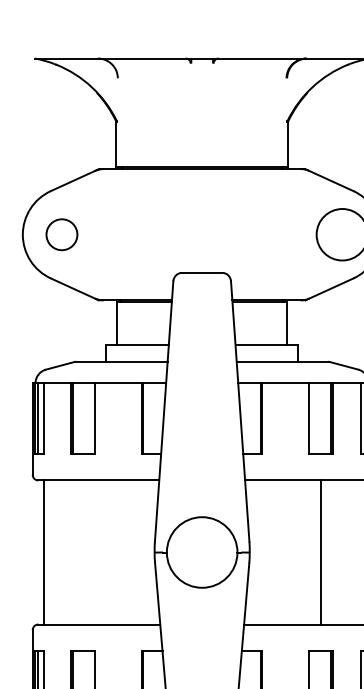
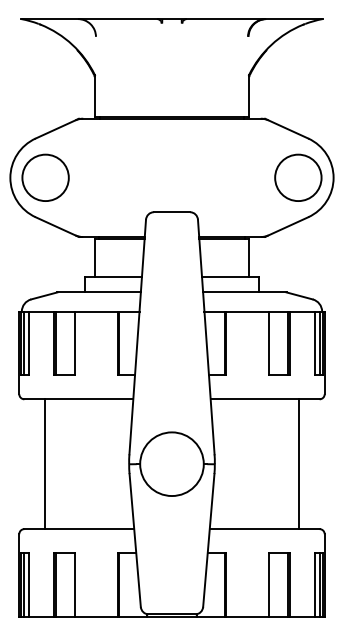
circle: (61, 234) -> (45, 177), size x1.67
line: (44, 552) -> (44, 464), moved
line: (321, 552) -> (299, 464), moved

